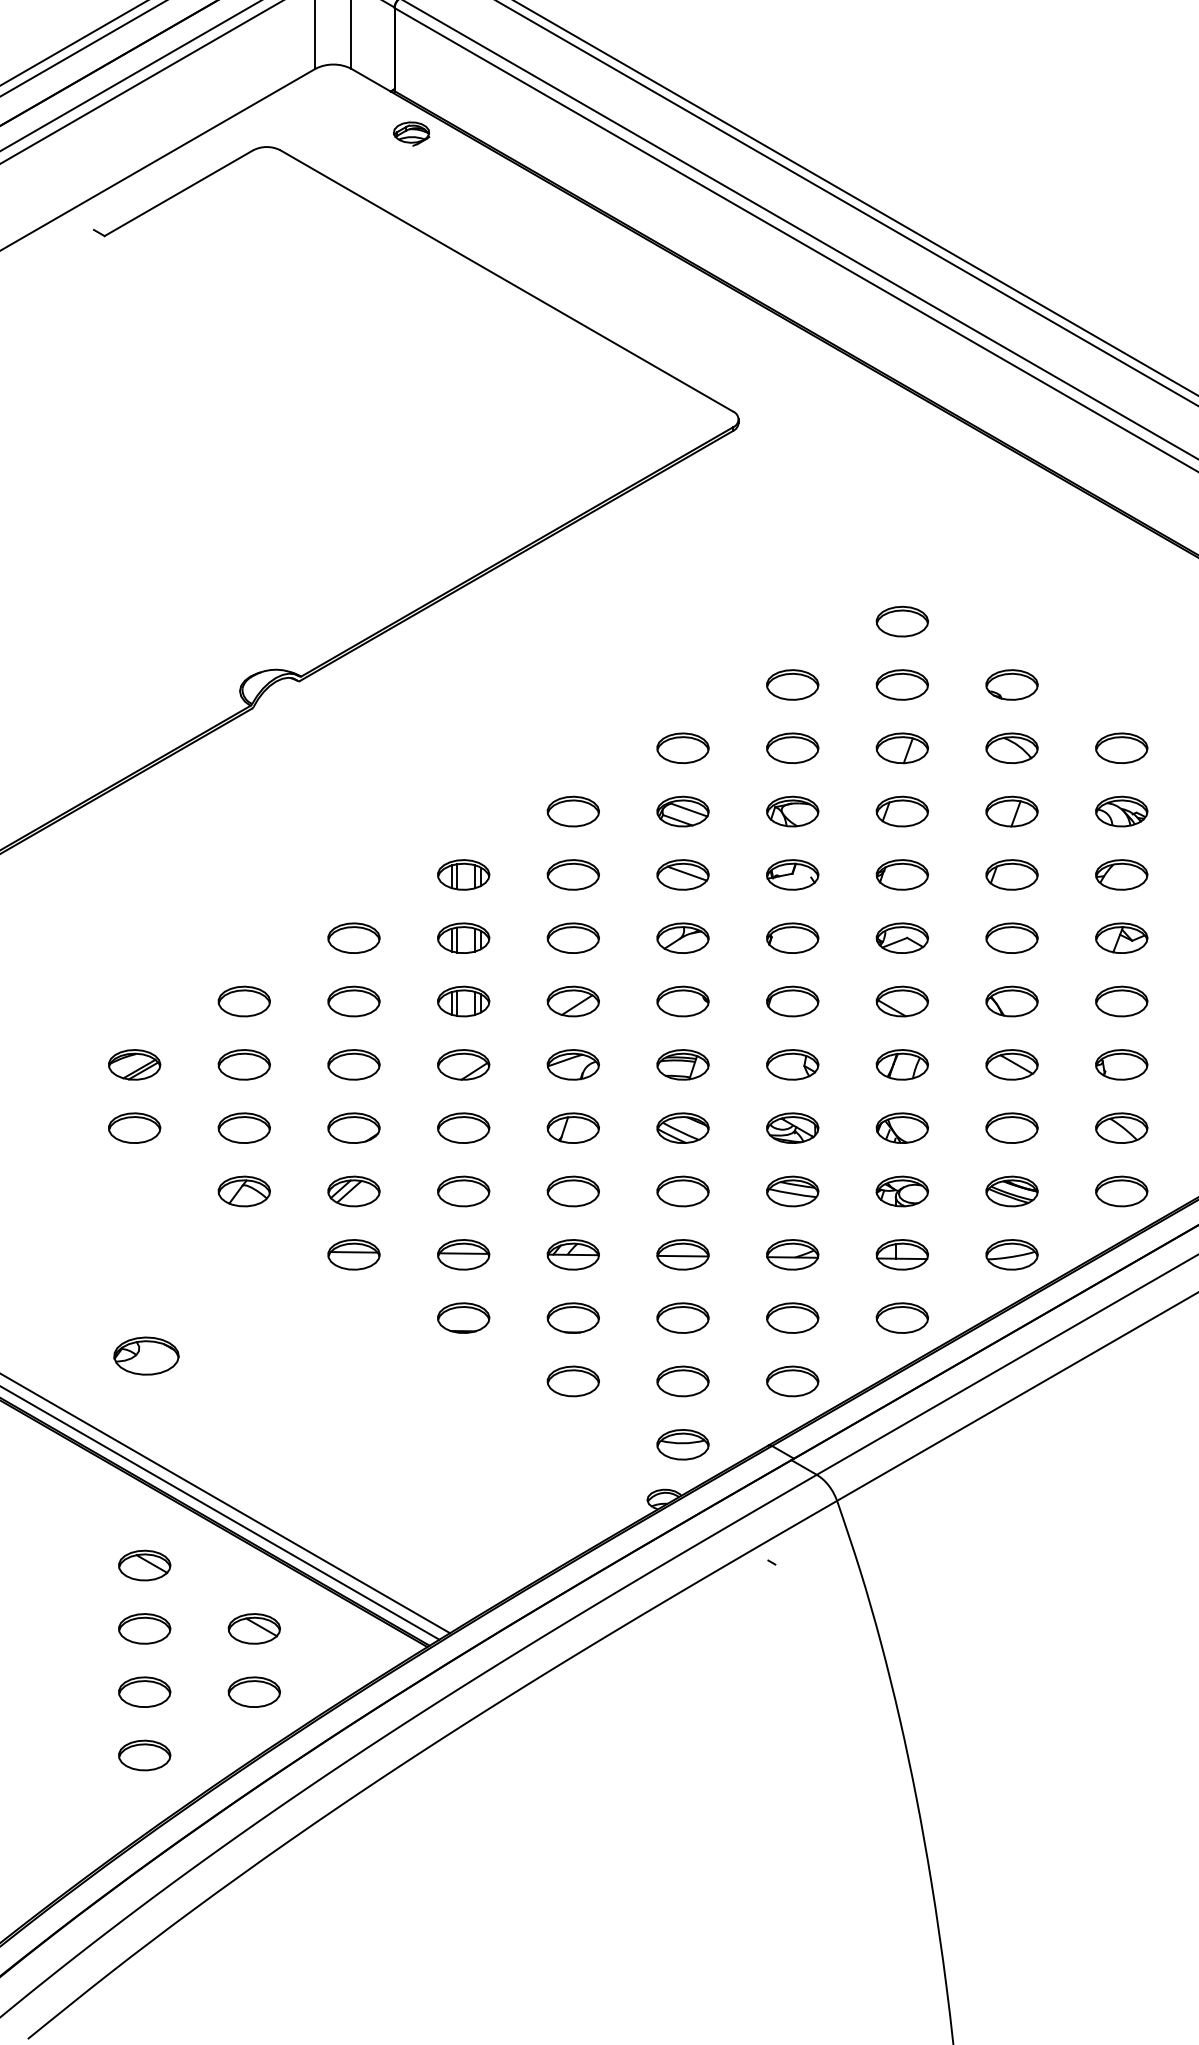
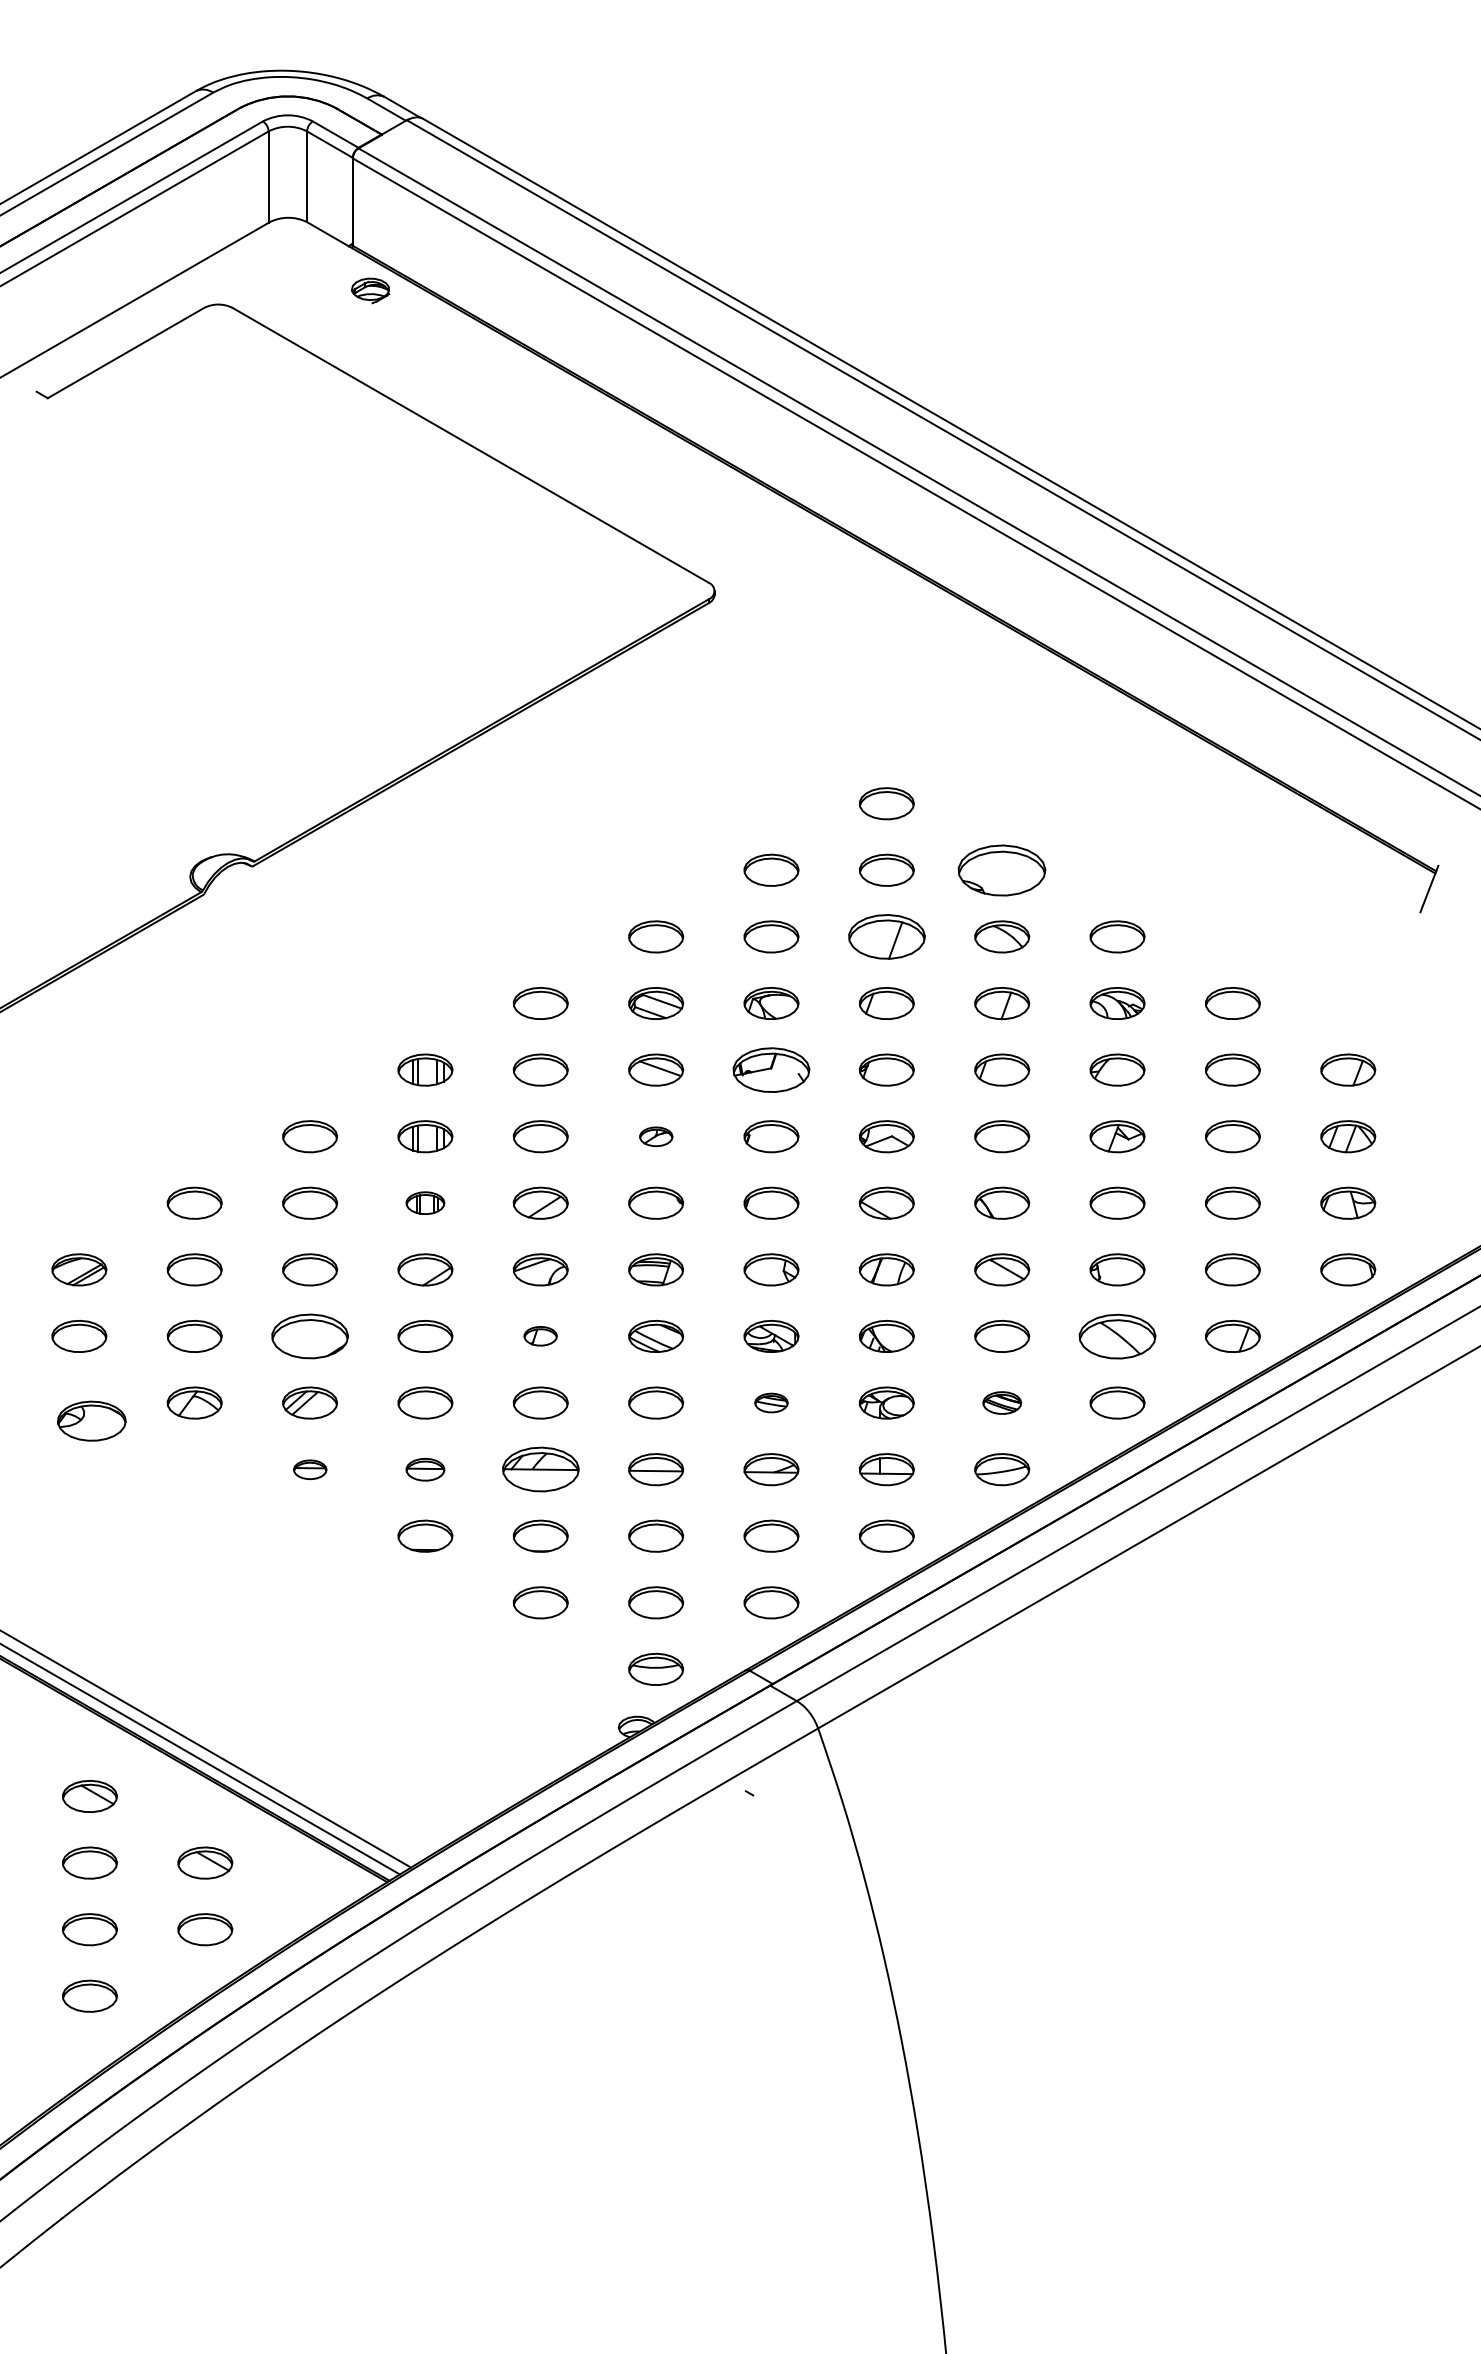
part: (1012, 684) -> (1002, 869), size x1.6
part: (902, 747) -> (886, 936), size x1.4
part: (792, 874) -> (771, 1069), size x1.4
part: (683, 938) -> (656, 1136), size x0.6
part: (463, 1000) -> (425, 1202), size x0.7
part: (573, 1127) -> (540, 1335), size x0.6
part: (1121, 1127) -> (1117, 1335), size x1.4
part: (353, 1128) -> (309, 1336), size x1.4
part: (792, 1190) -> (771, 1402), size x0.6
part: (1012, 1190) -> (1002, 1402), size x0.7
part: (354, 1254) -> (310, 1469), size x0.6
part: (463, 1254) -> (425, 1469), size x0.7
part: (573, 1254) -> (540, 1469), size x1.4
part: (146, 1355) -> (91, 1420), moved

